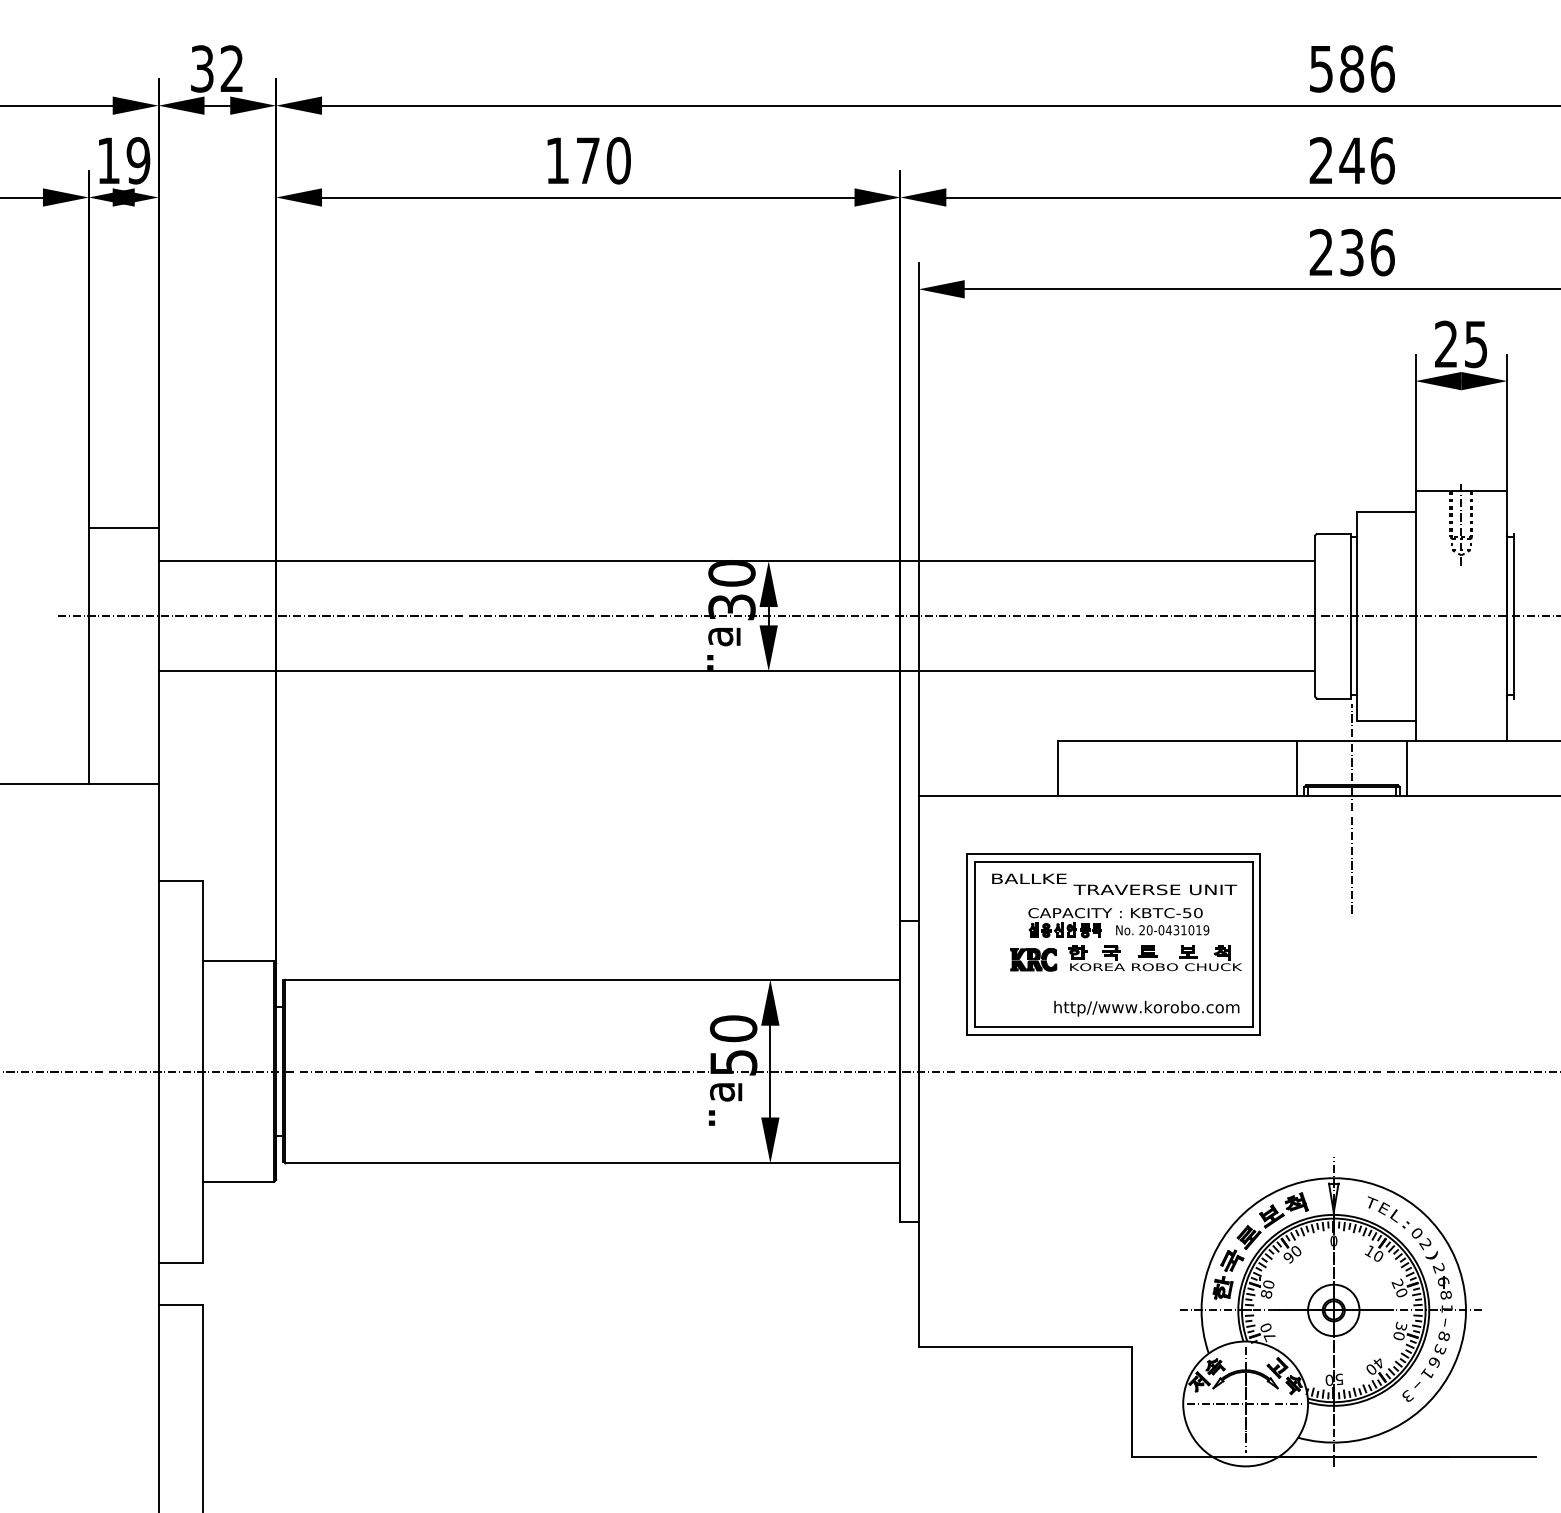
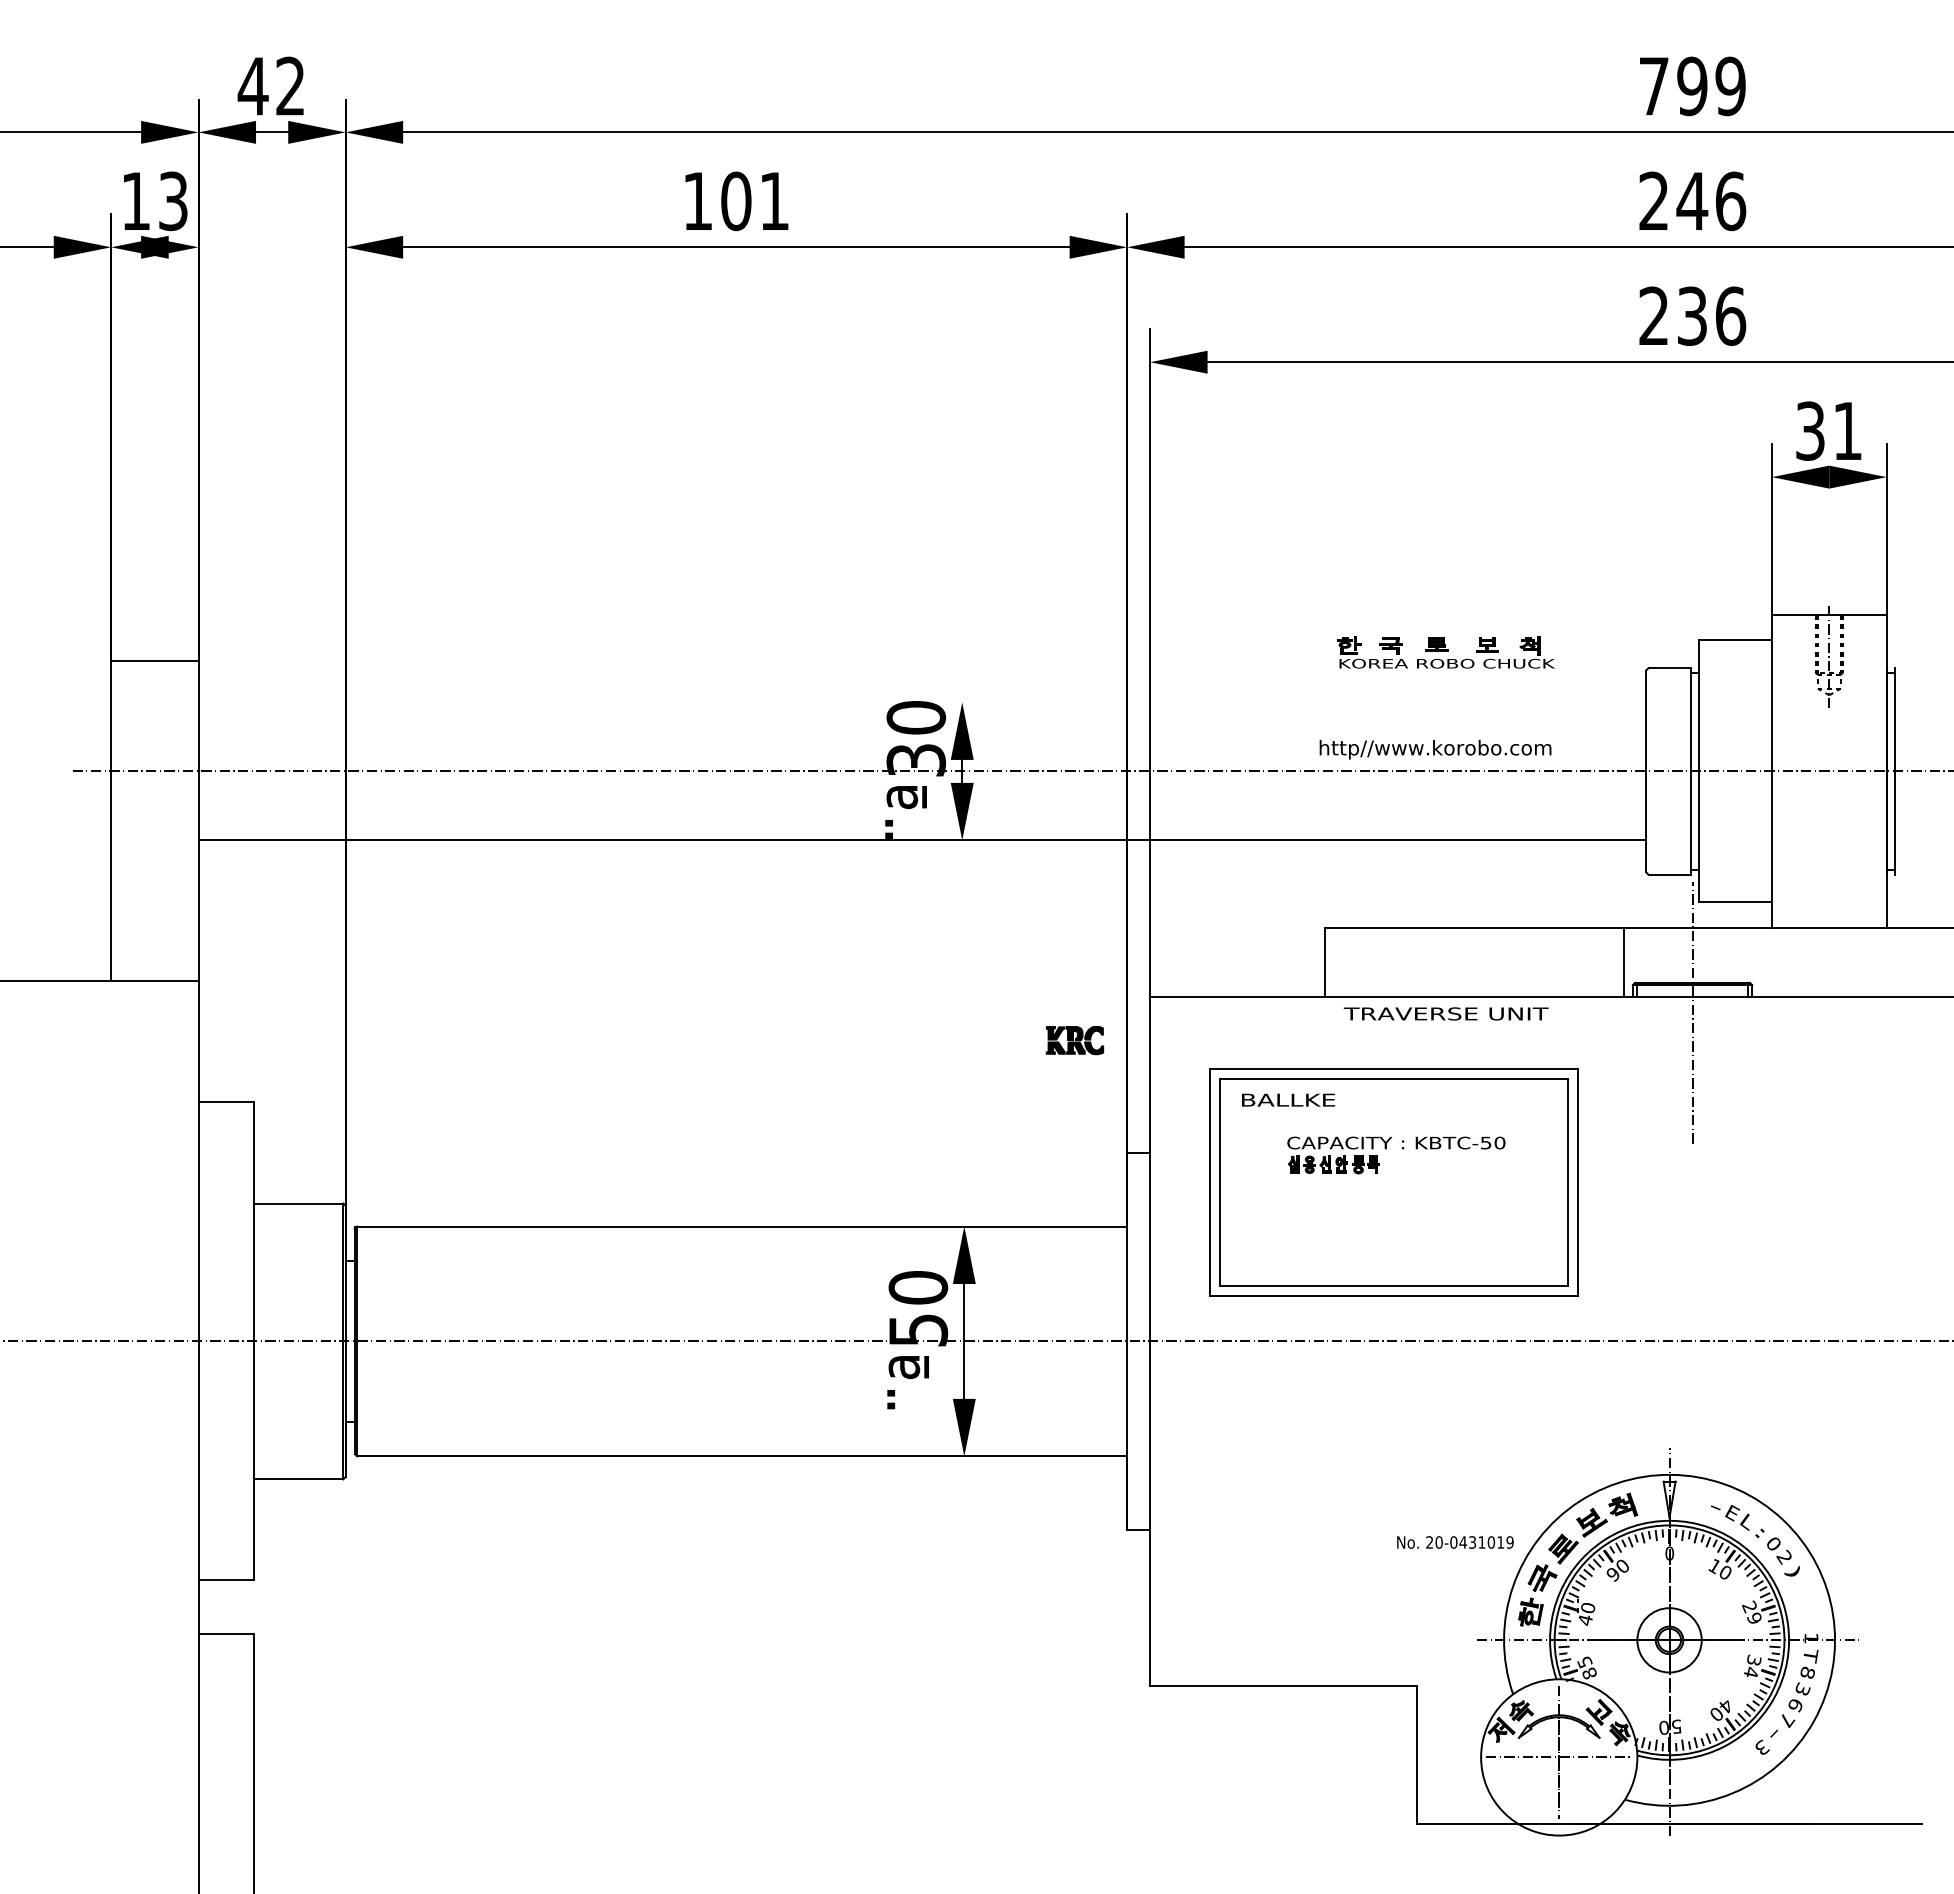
text: (201, 69) -> (252, 86), 32 -> 42
text: (1352, 69) -> (1692, 86), 586 -> 799
text: (138, 160) -> (173, 200), 19 -> 13
text: (603, 160) -> (755, 201), 170 -> 101
text: (1460, 343) -> (1828, 430), 25 -> 31
line: (736, 561) -> (921, 702), removed
line: (1407, 768) -> (1761, 961), removed
text: (1154, 889) -> (1445, 1013), moved
text: (1162, 930) -> (1455, 1542), moved
part: (1154, 958) -> (1445, 652), moved
part: (1033, 959) -> (1074, 1040), moved
text: (1146, 1008) -> (1435, 749), moved
text: (1372, 1201) -> (1718, 1504), T -> -
part: (1442, 1280) -> (1805, 1603), removed
text: (1400, 1292) -> (1753, 1617), 20 -> 29
text: (1266, 1293) -> (1585, 1619), 80 -> 40
text: (1446, 1323) -> (1810, 1656), - -> T
text: (1267, 1332) -> (1586, 1668), 70 -> 85
text: (1399, 1335) -> (1751, 1671), 30 -> 34
text: (1427, 1374) -> (1786, 1720), 1 -> 7

